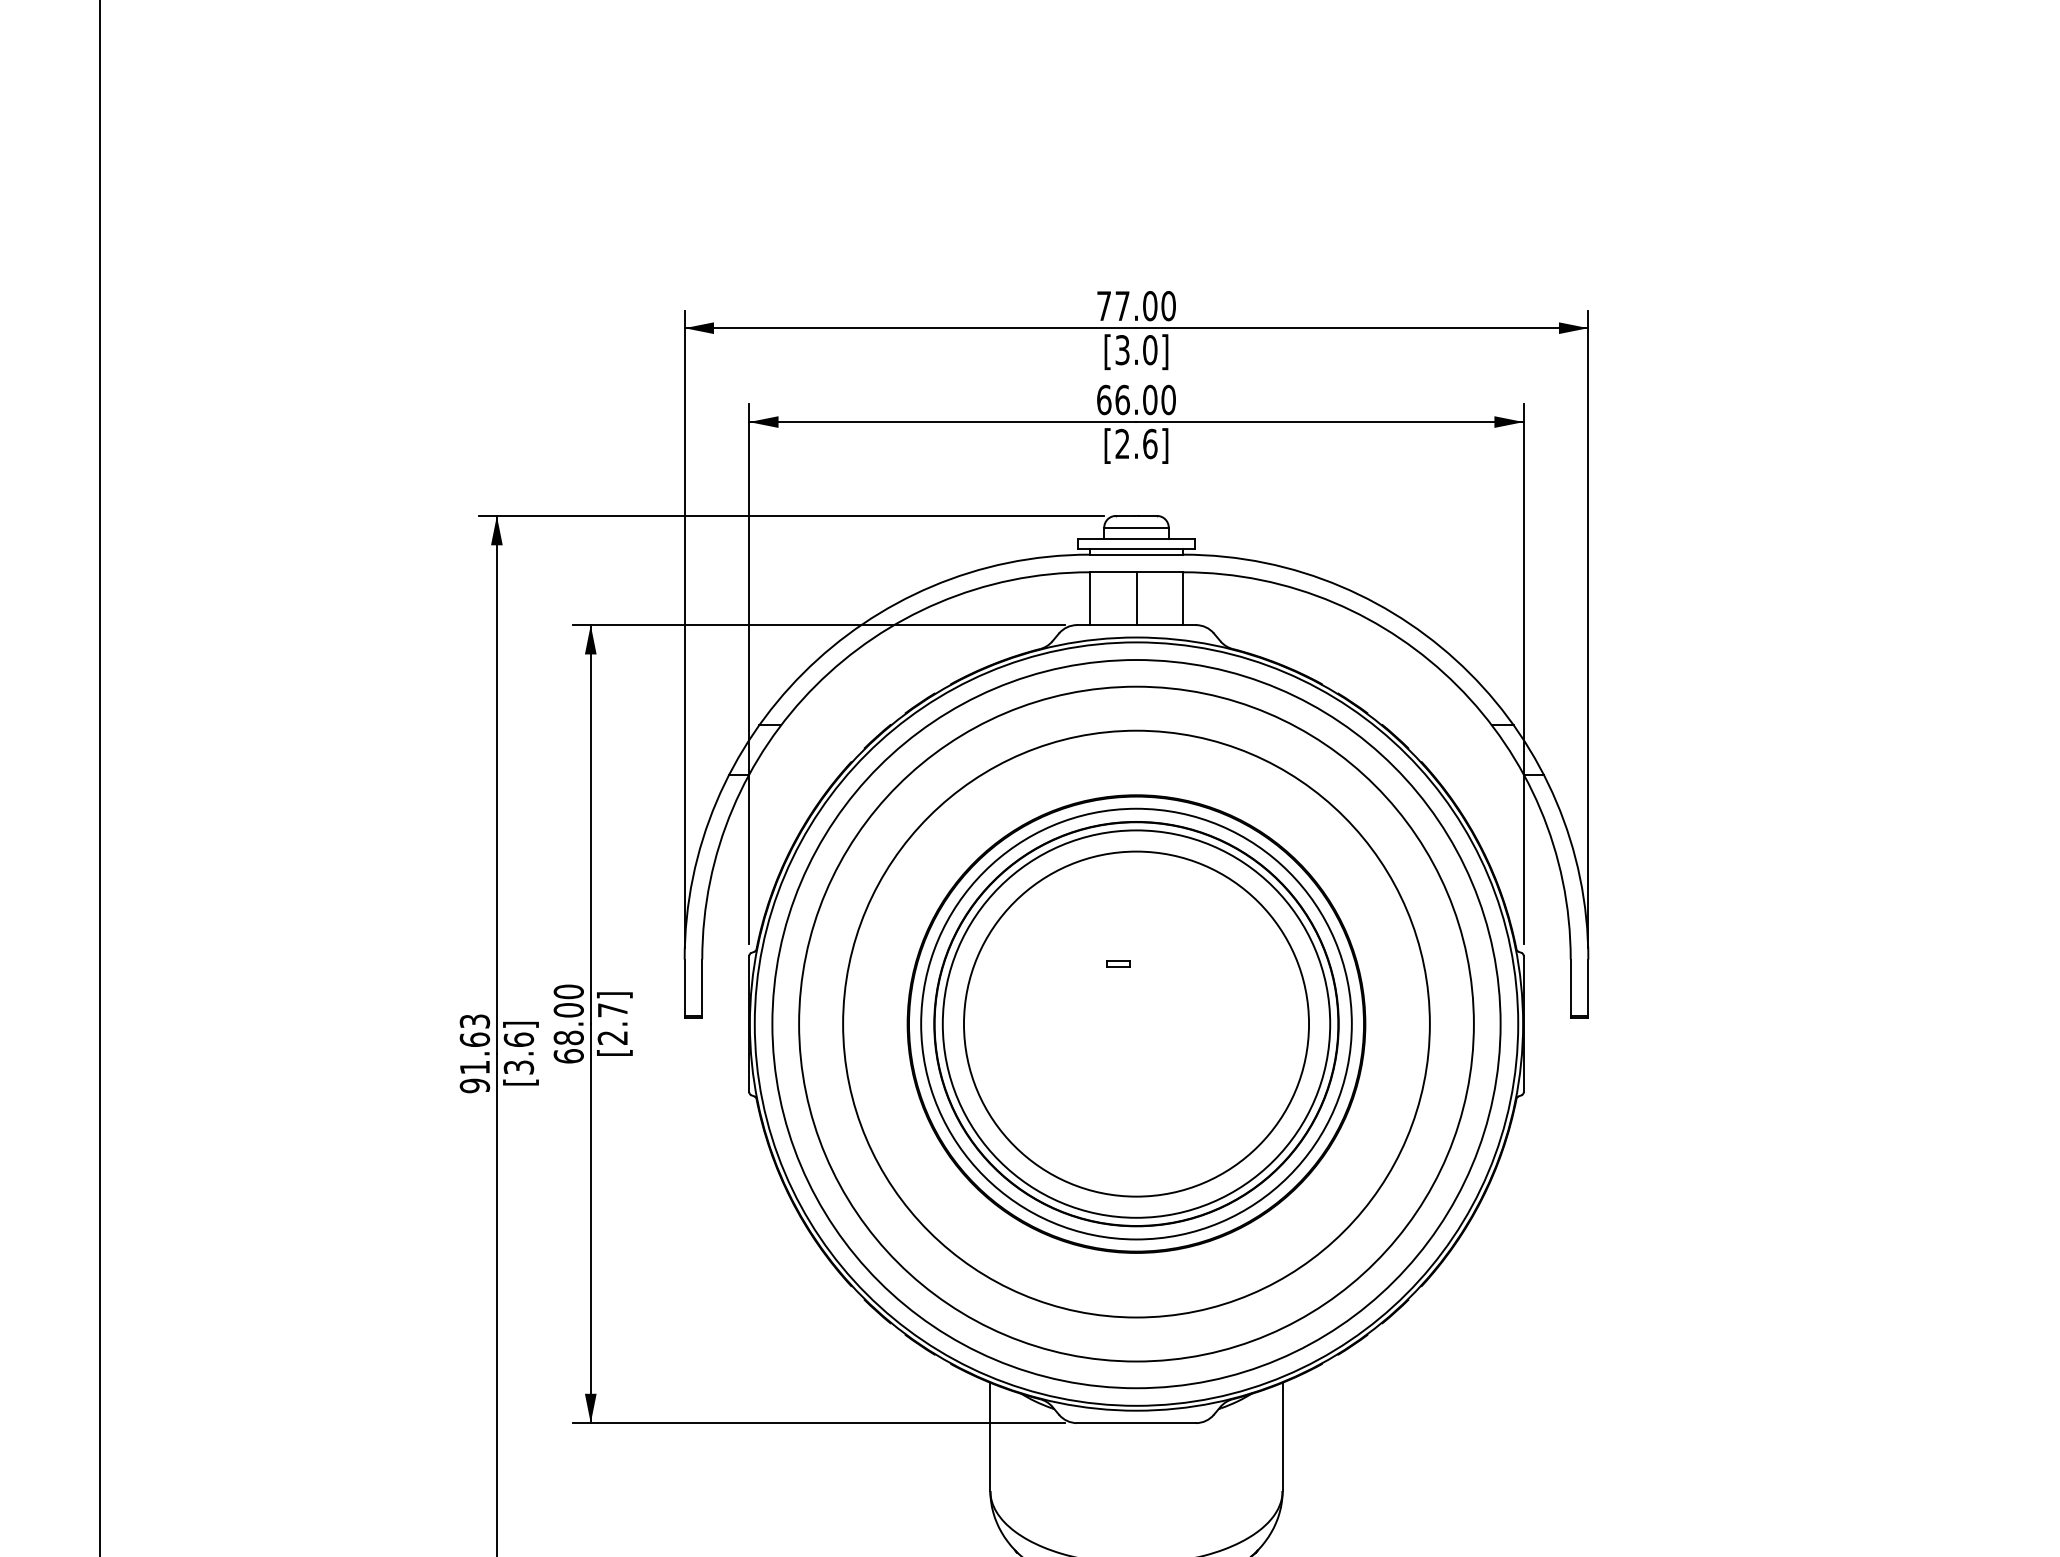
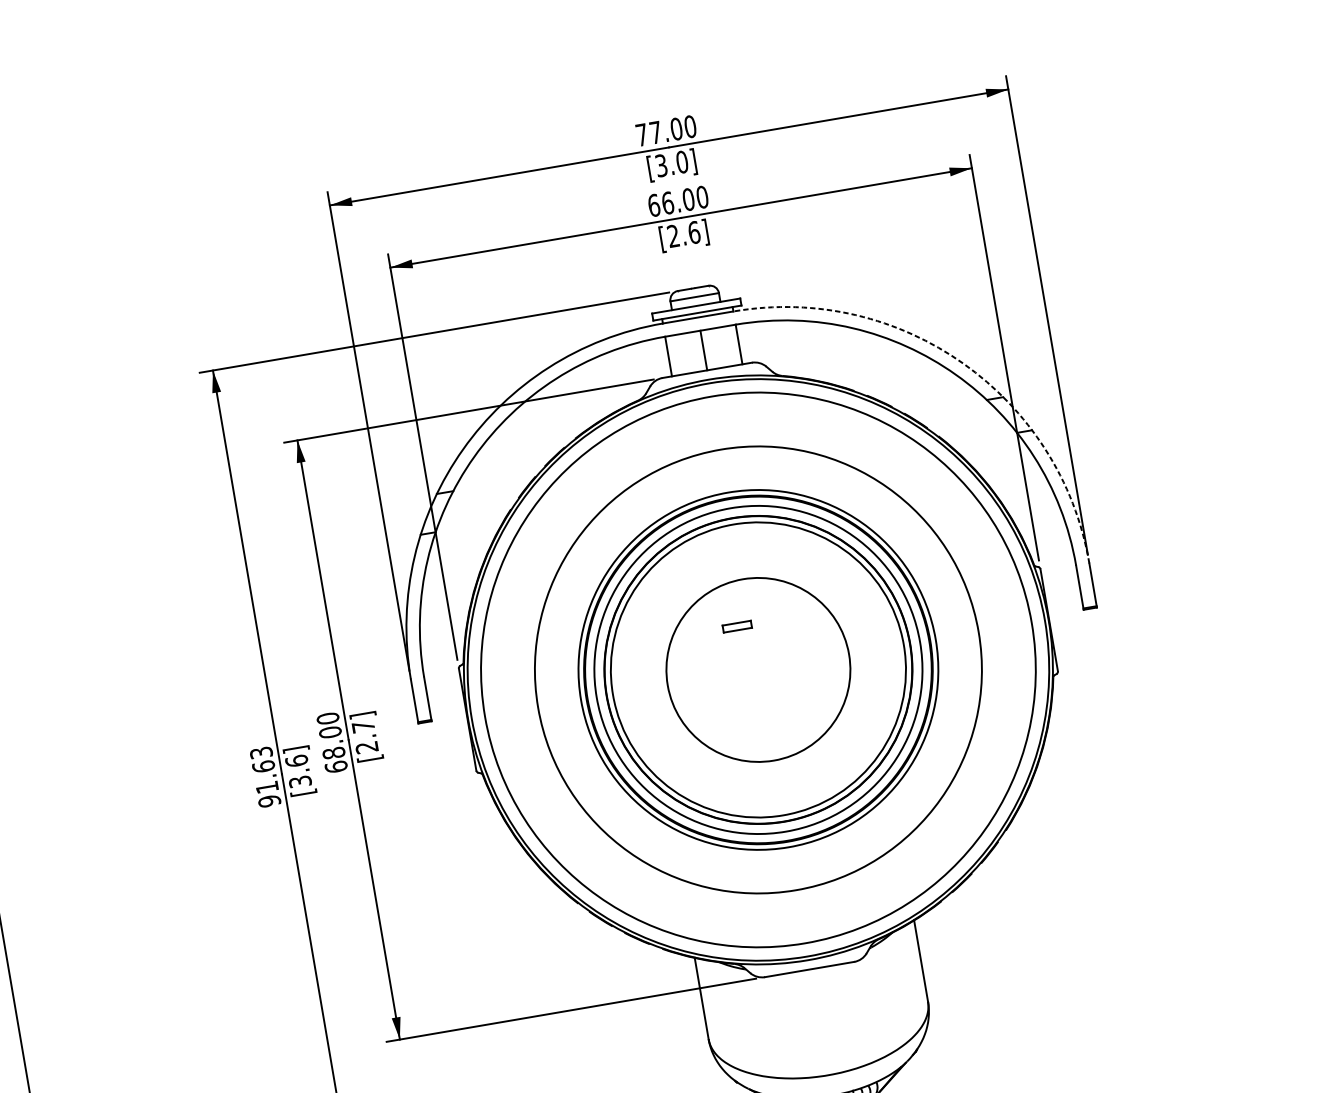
arc: (1469, 673) -> (963, 363), solid -> dashed
part: (1118, 963) -> (737, 626), size x1.6
circle: (1136, 1023) -> (758, 669), size x0.7
circle: (1136, 1023) -> (758, 669), size x0.7

